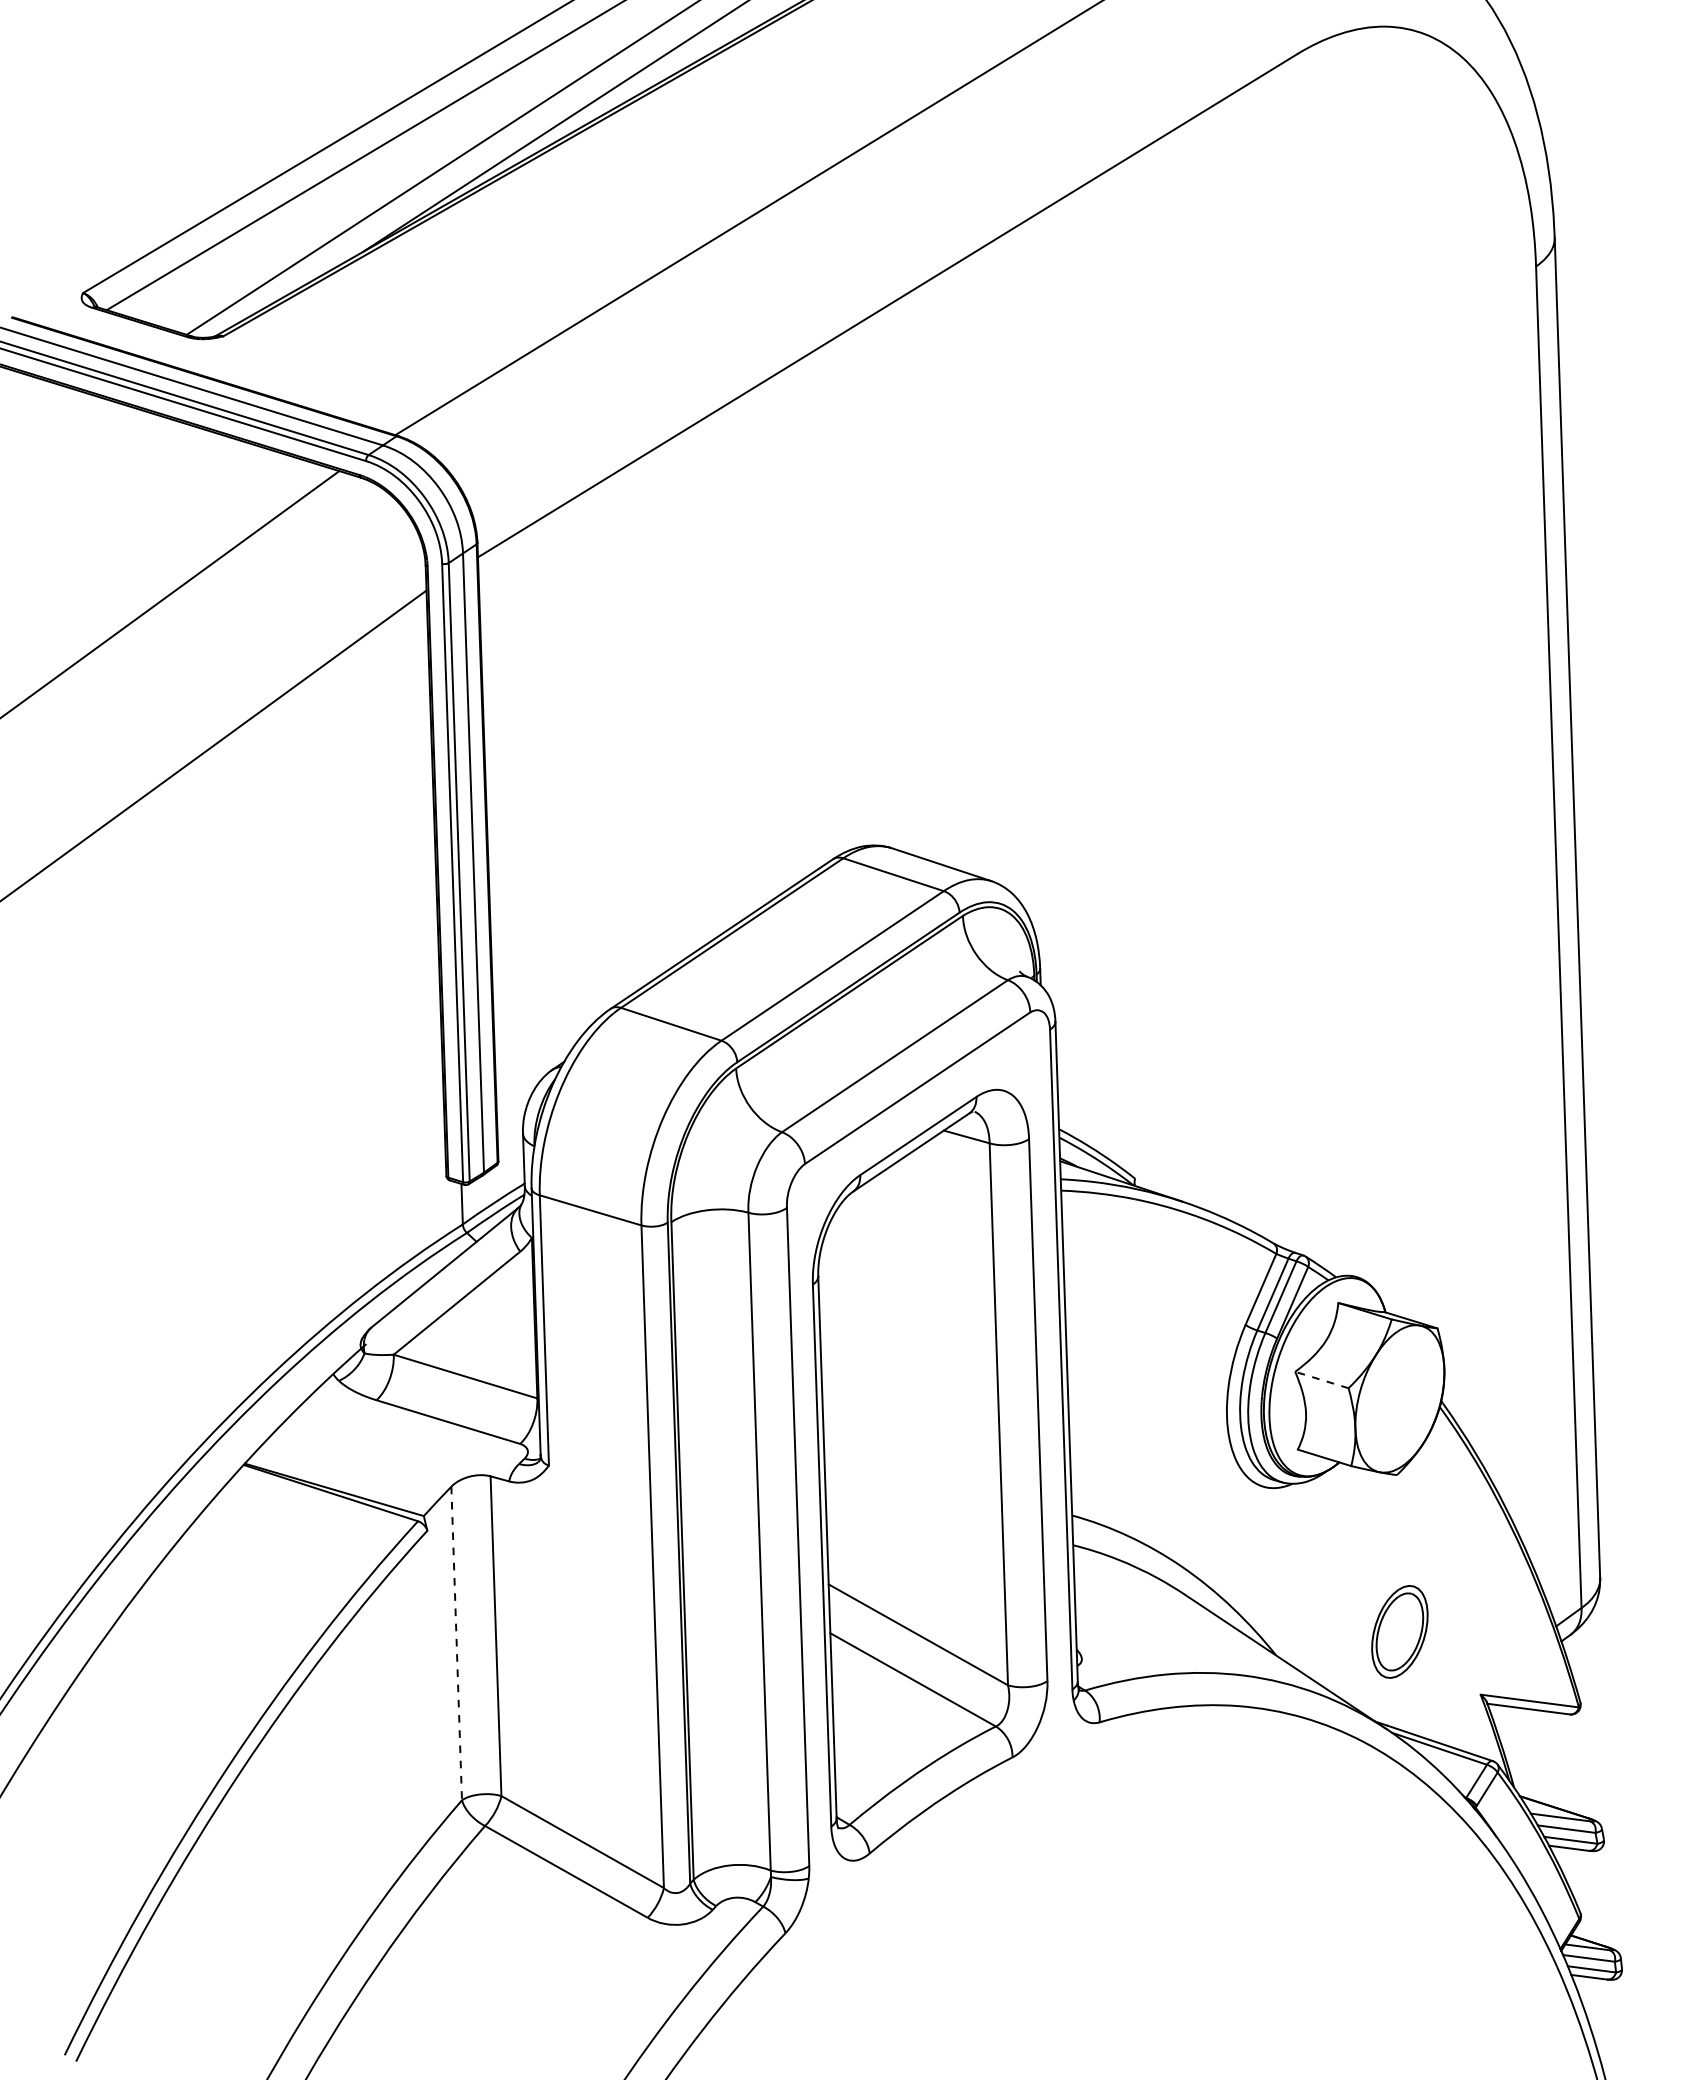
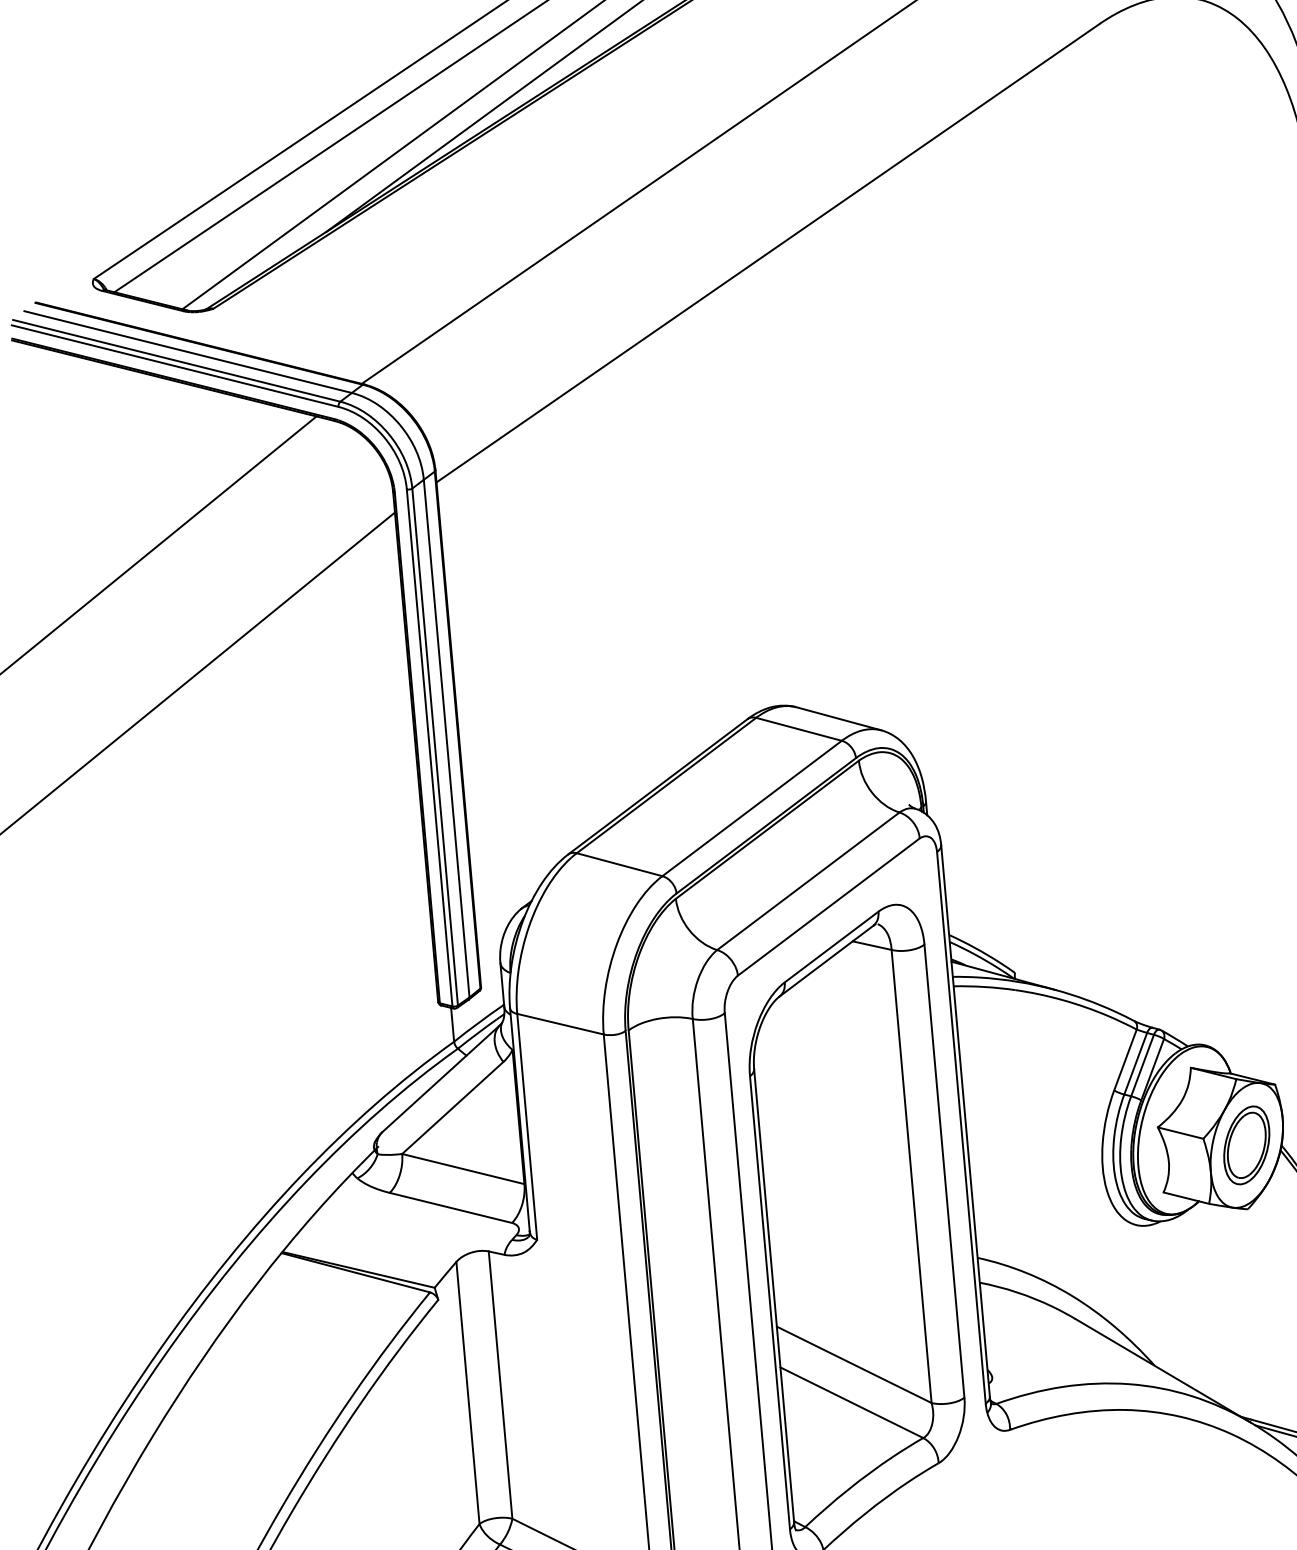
line: (1321, 1380) -> (1180, 1133), dashed -> solid
part: (1399, 1631) -> (1246, 1145), moved
line: (456, 1643) -> (467, 1393), dashed -> solid

